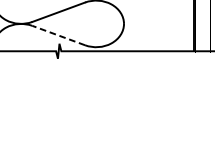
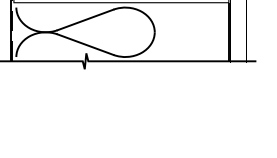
line: (58, 35) -> (85, 44), dashed -> solid

